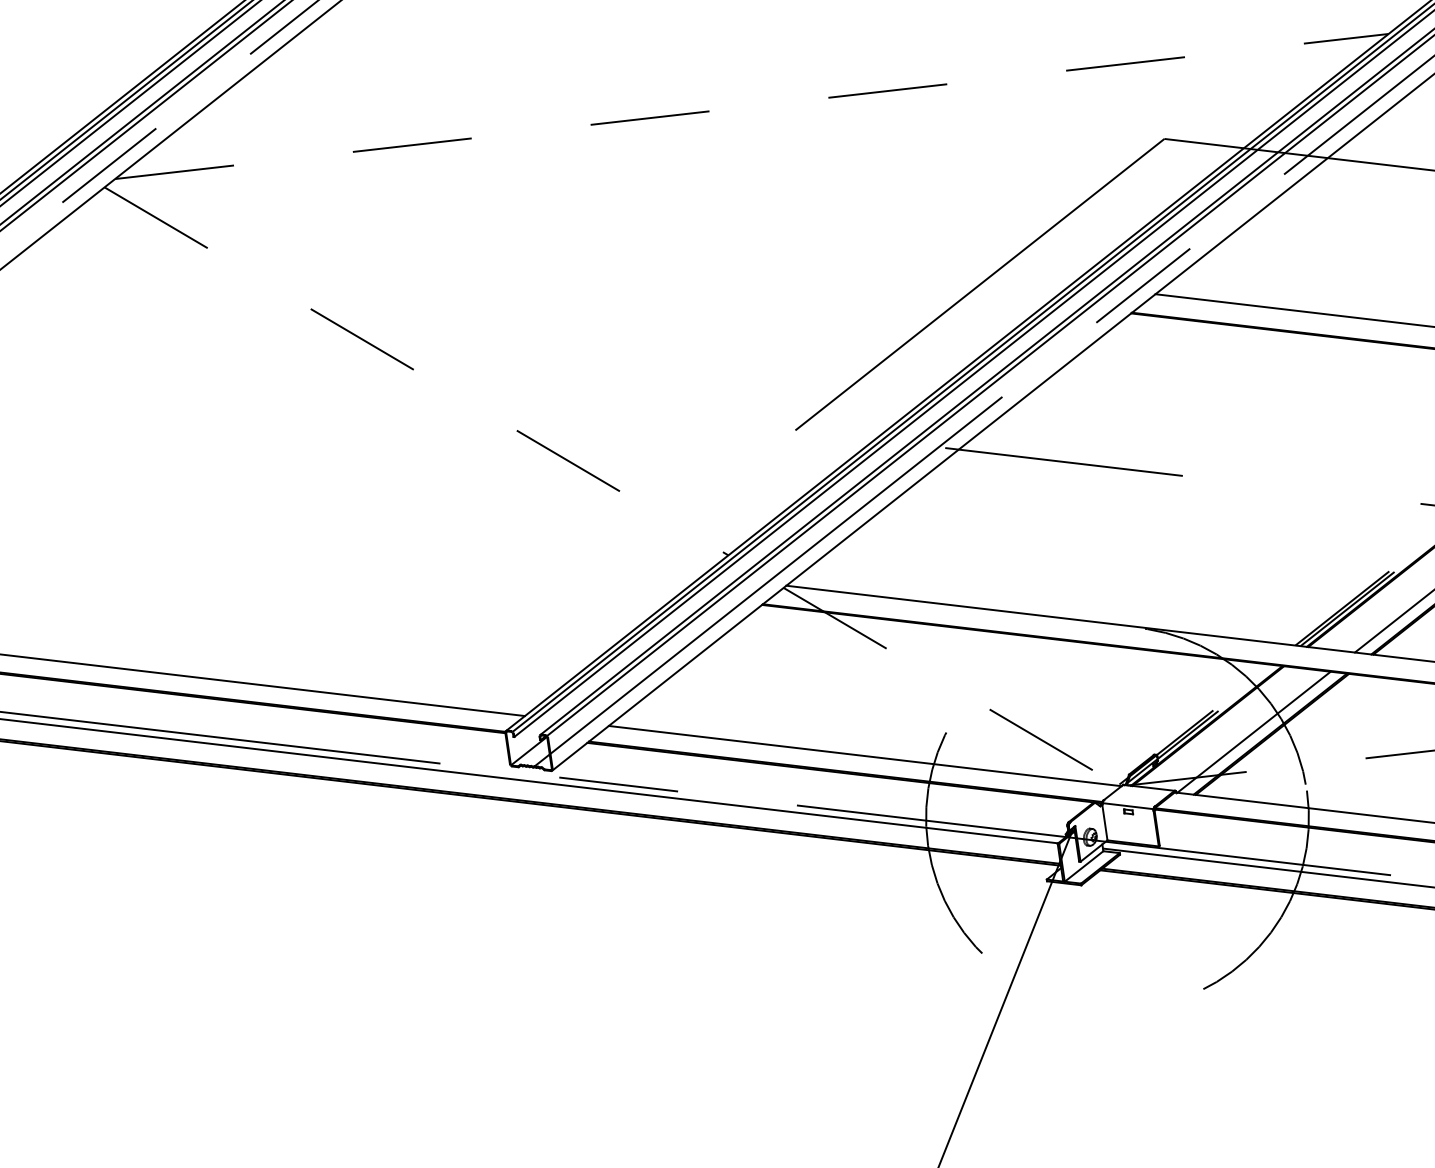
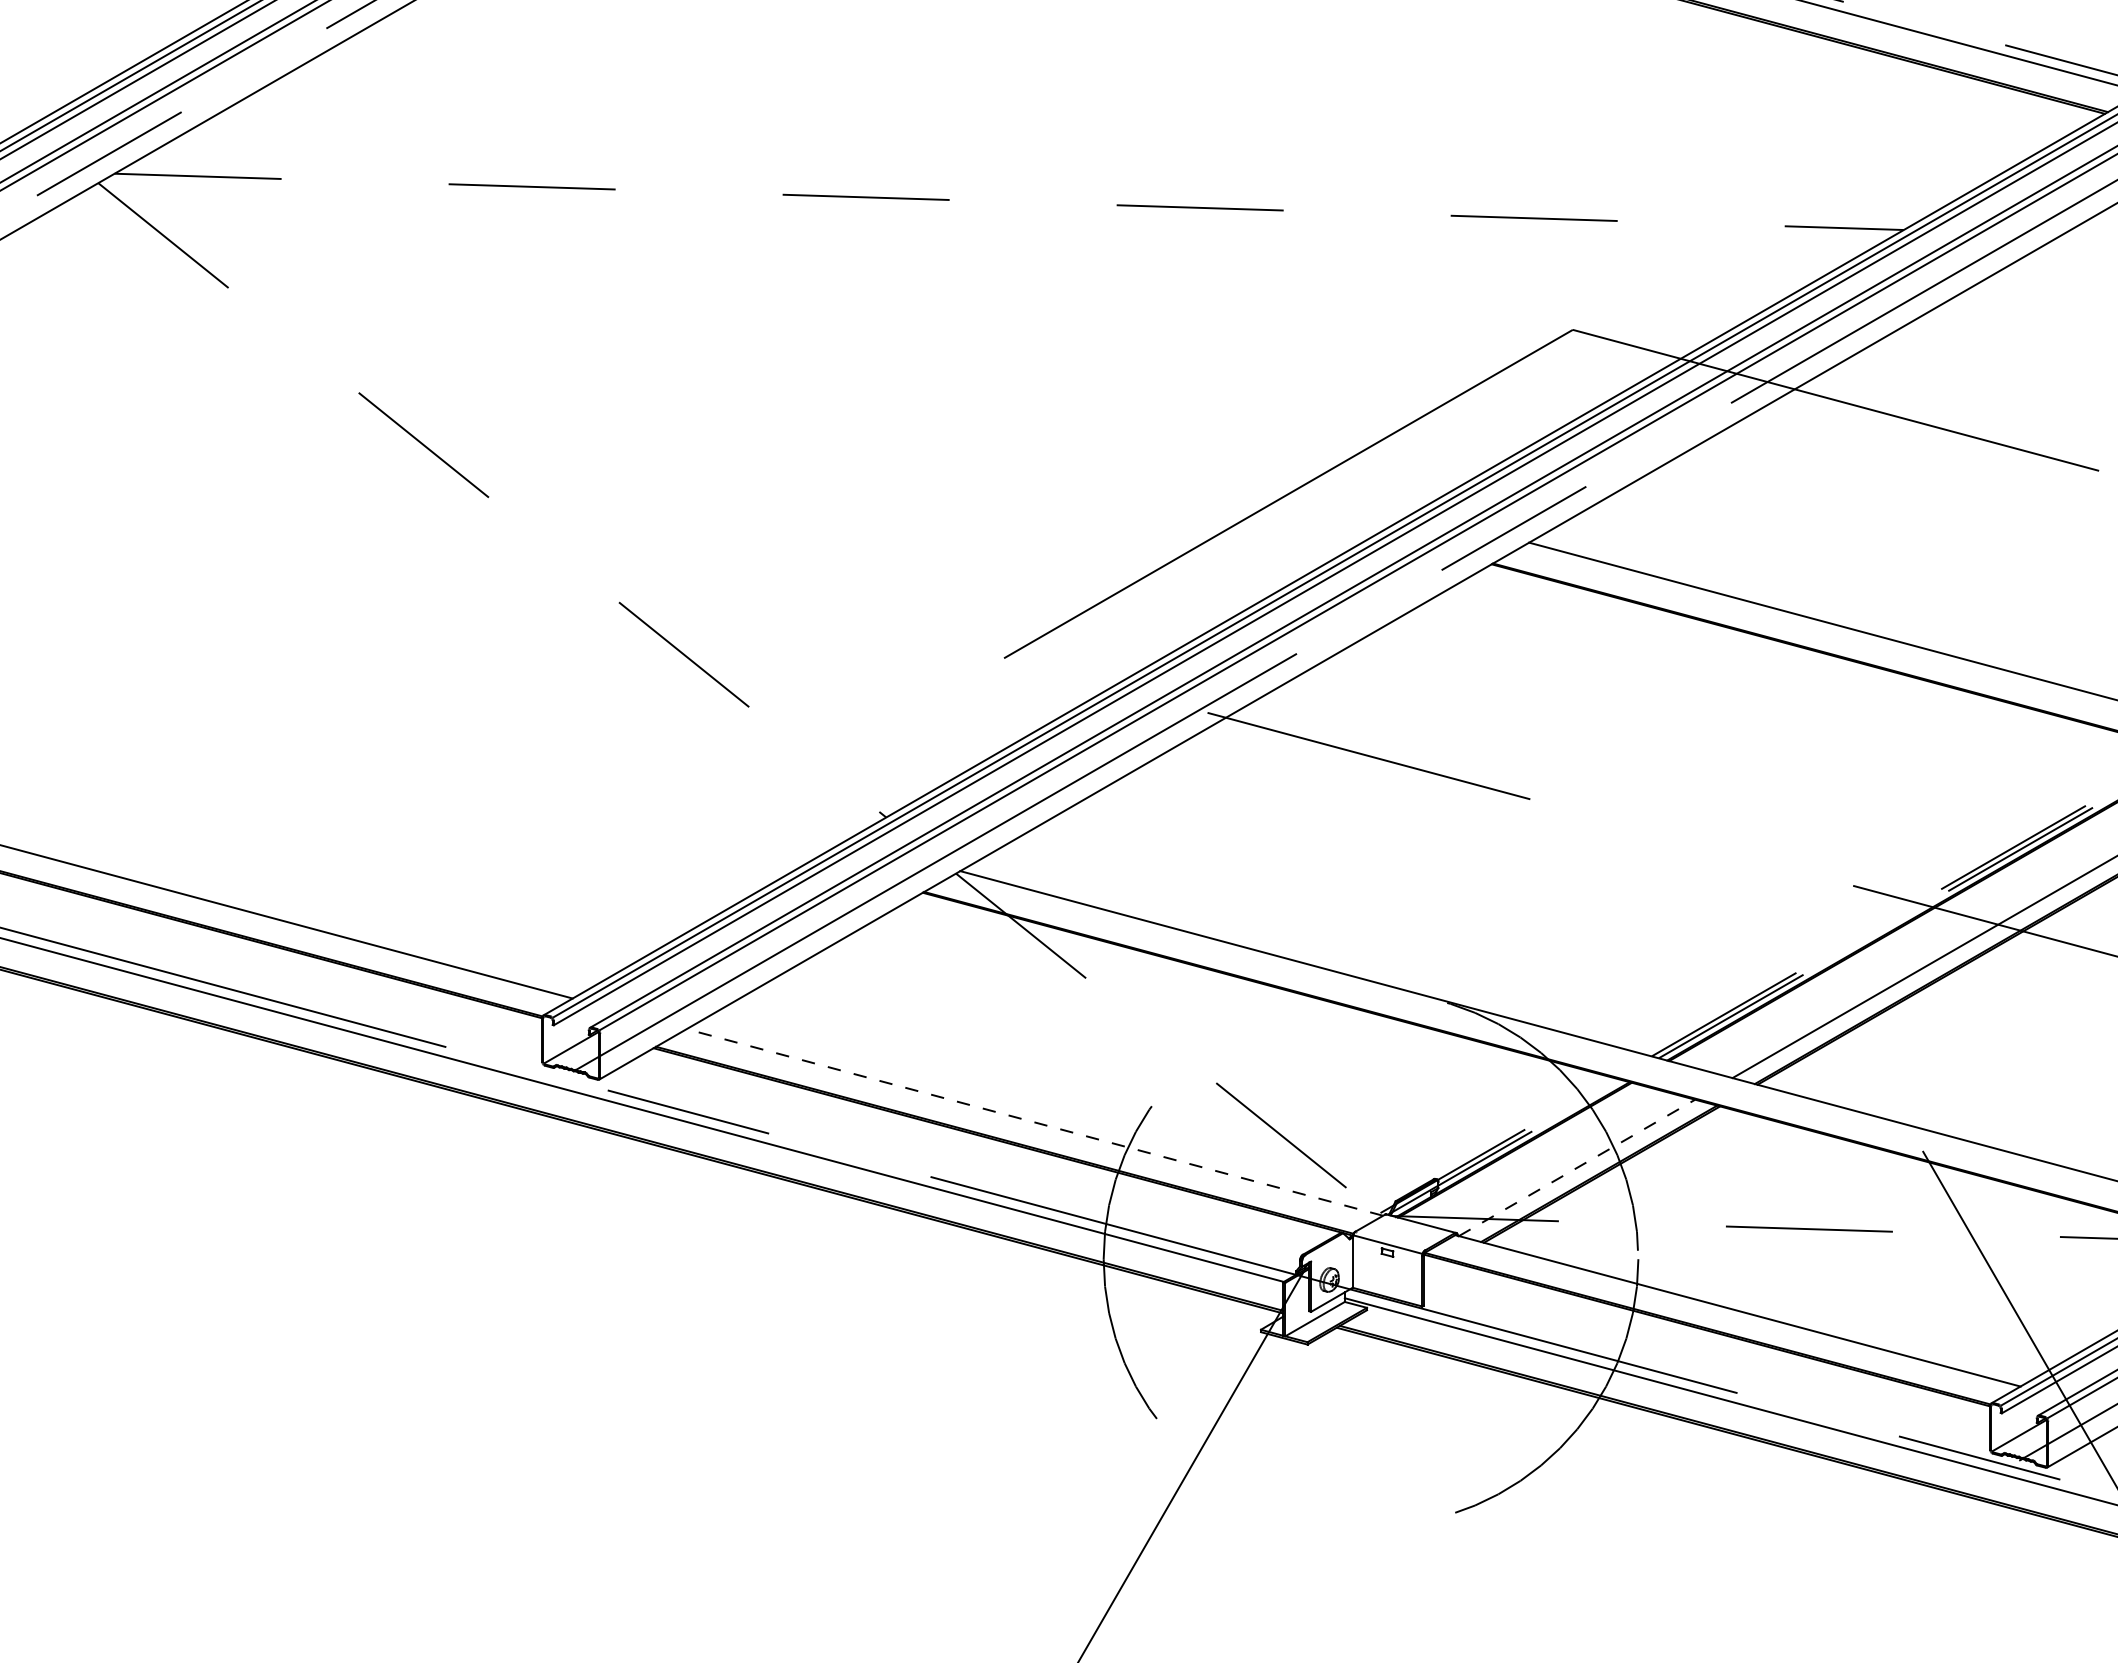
line: (1254, 731) -> (1577, 1167), solid -> dashed
line: (864, 756) -> (1034, 1122), solid -> dashed

